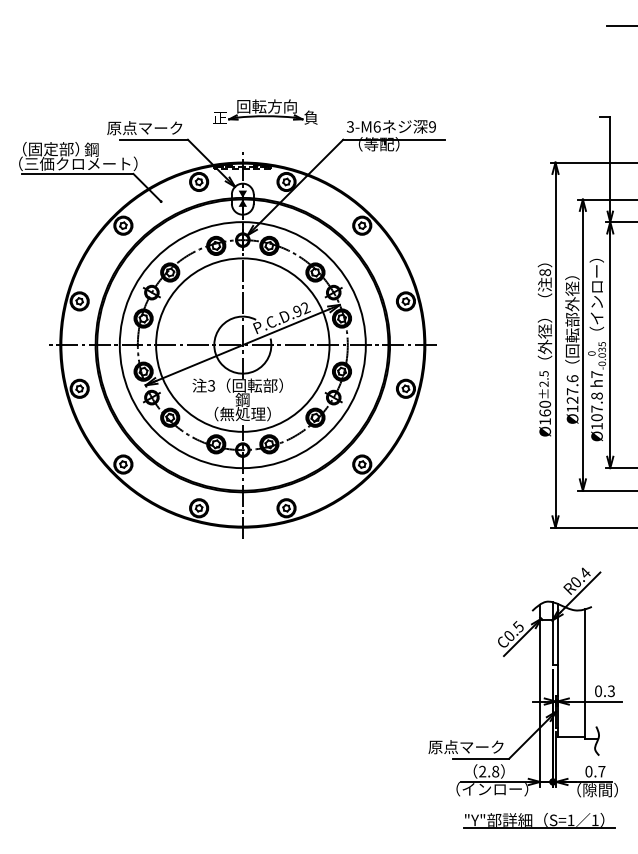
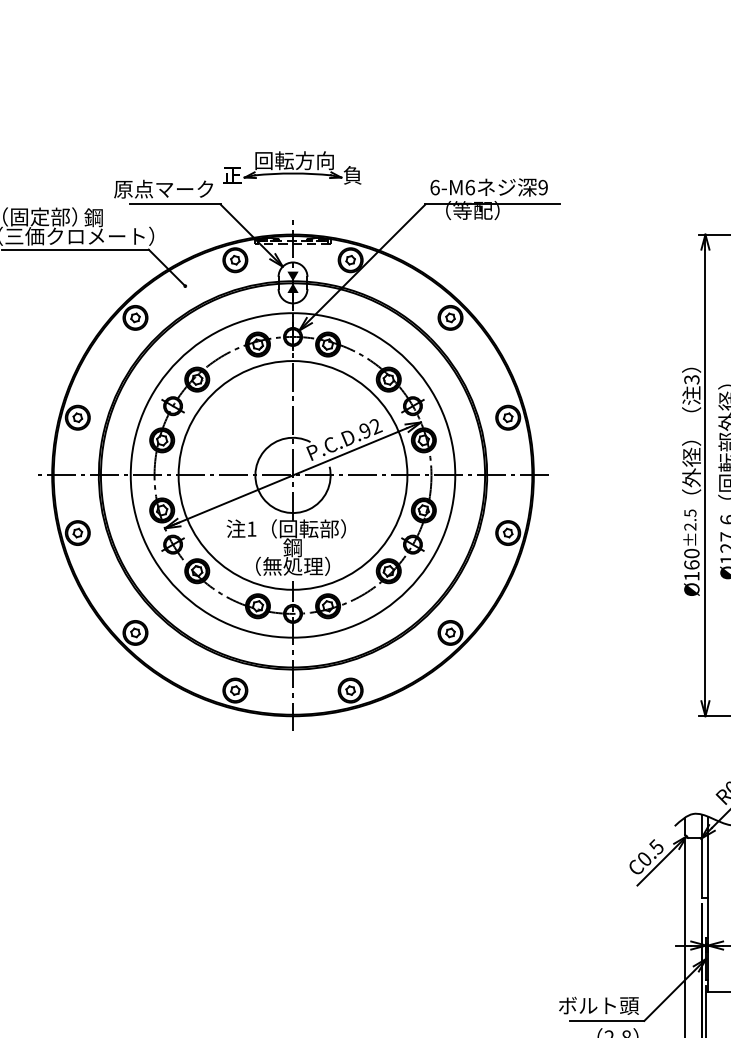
part: (265, 111) -> (292, 167), moved
text: (350, 126) -> (435, 187), 3-M6 -> 6-M6
text: (544, 272) -> (690, 379), 8 -> 3
text: (211, 385) -> (251, 528), 3 -> 1
text: (466, 747) -> (588, 1006), 原点マーク -> ボルト頭

